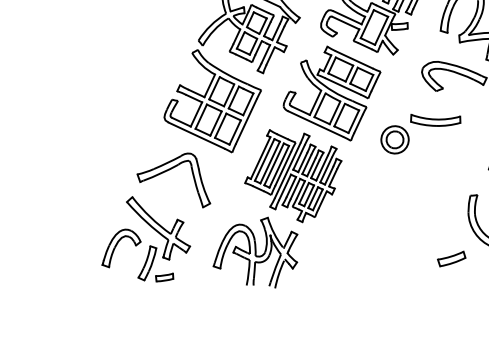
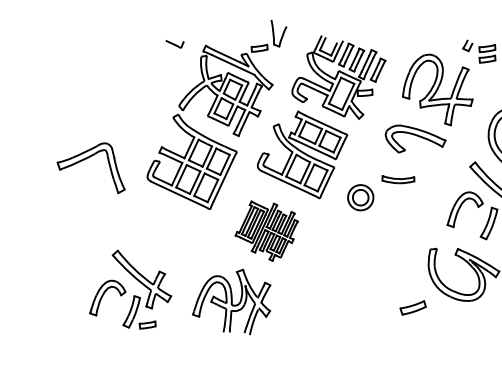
part: (435, 120) -> (398, 179), size x0.7
part: (168, 170) -> (86, 159), moved
part: (293, 175) -> (266, 230), size x0.7

